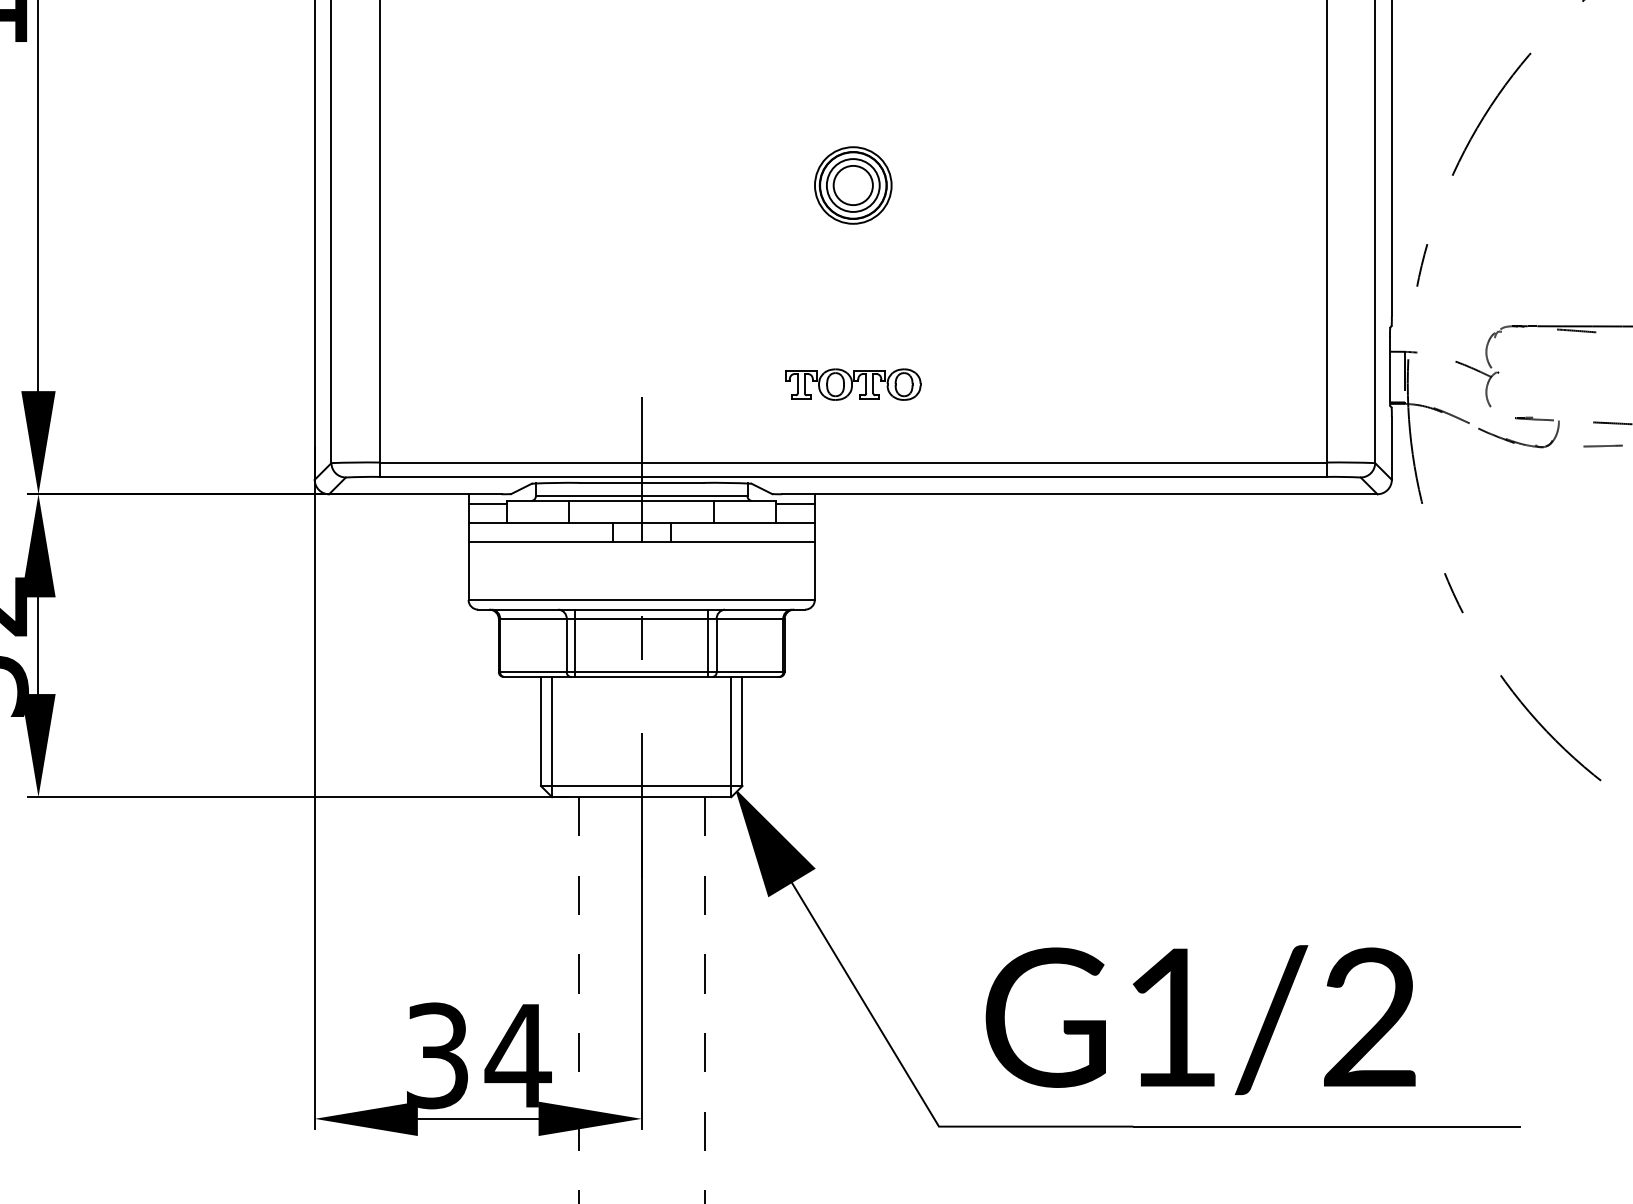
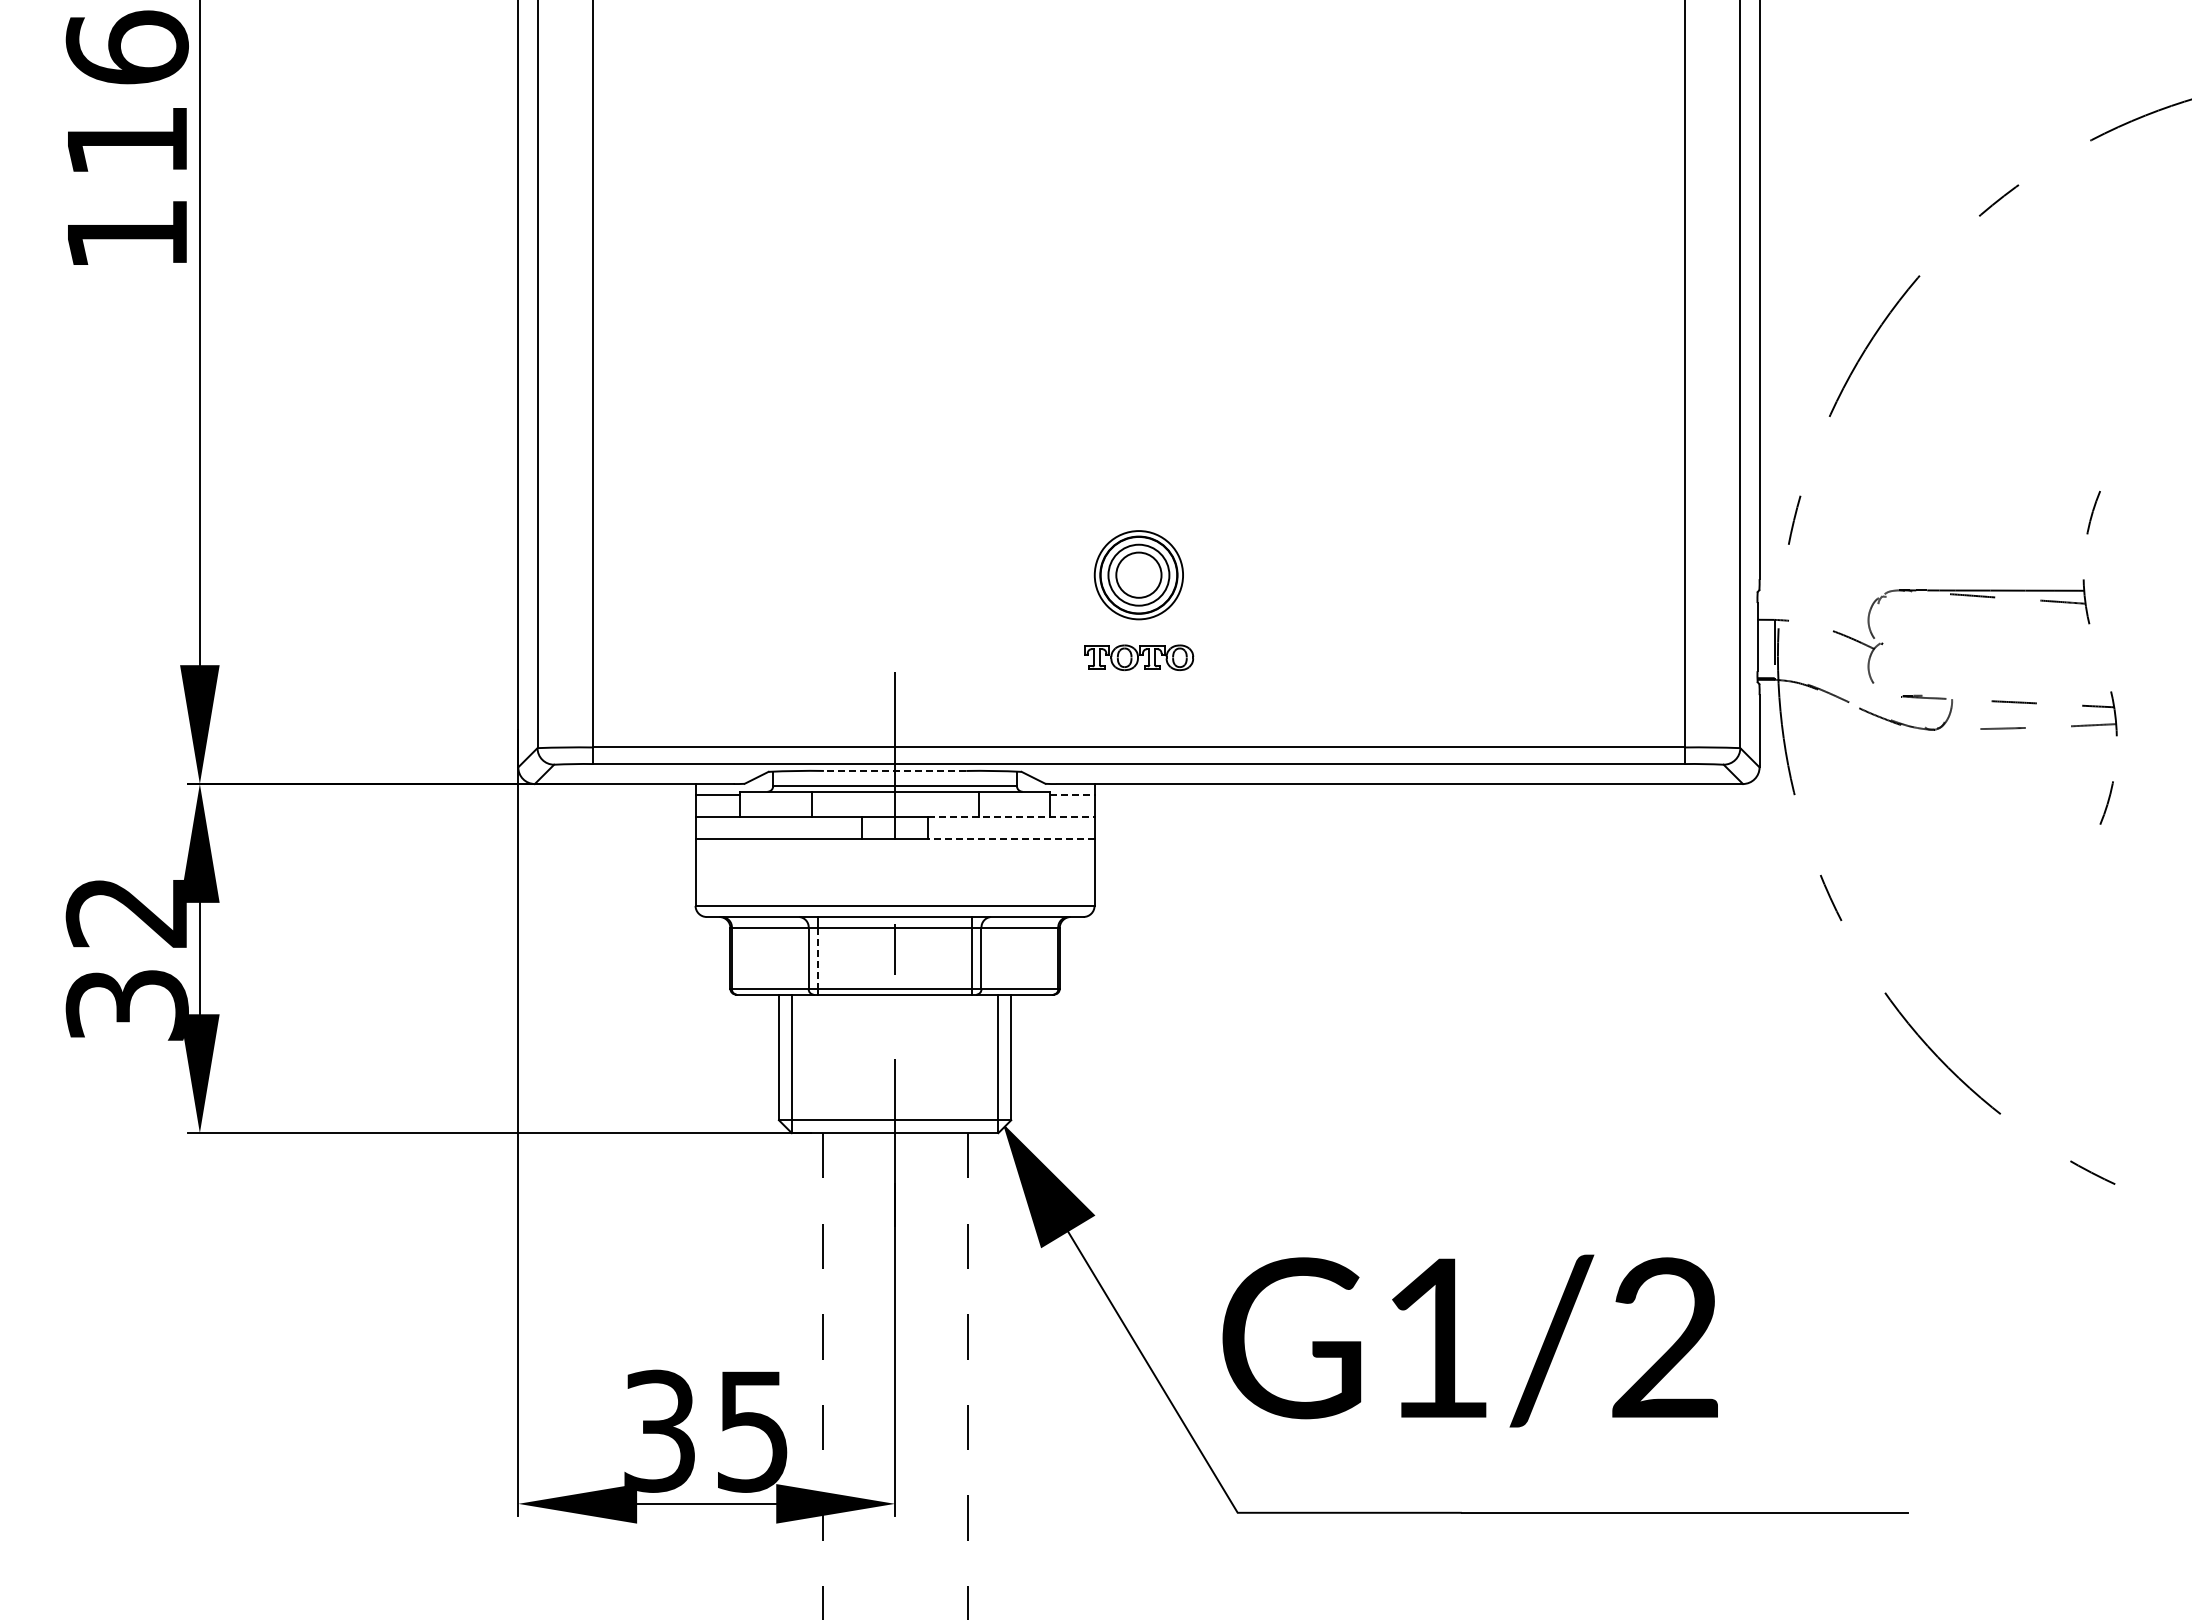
part: (852, 185) -> (1138, 575), moved
part: (852, 384) -> (1138, 657), size x0.7
line: (641, 482) -> (894, 770), solid -> dashed
line: (795, 504) -> (1072, 795), solid -> dashed
line: (742, 523) -> (1011, 817), solid -> dashed
line: (741, 542) -> (1010, 839), solid -> dashed
line: (575, 646) -> (818, 959), solid -> dashed
text: (1200, 1019) -> (1469, 1340), moved
text: (517, 1056) -> (752, 1431), 34 -> 35

